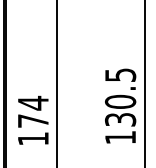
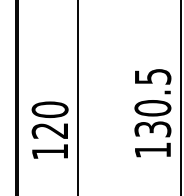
text: (32, 111) -> (49, 119), 174 -> 120

